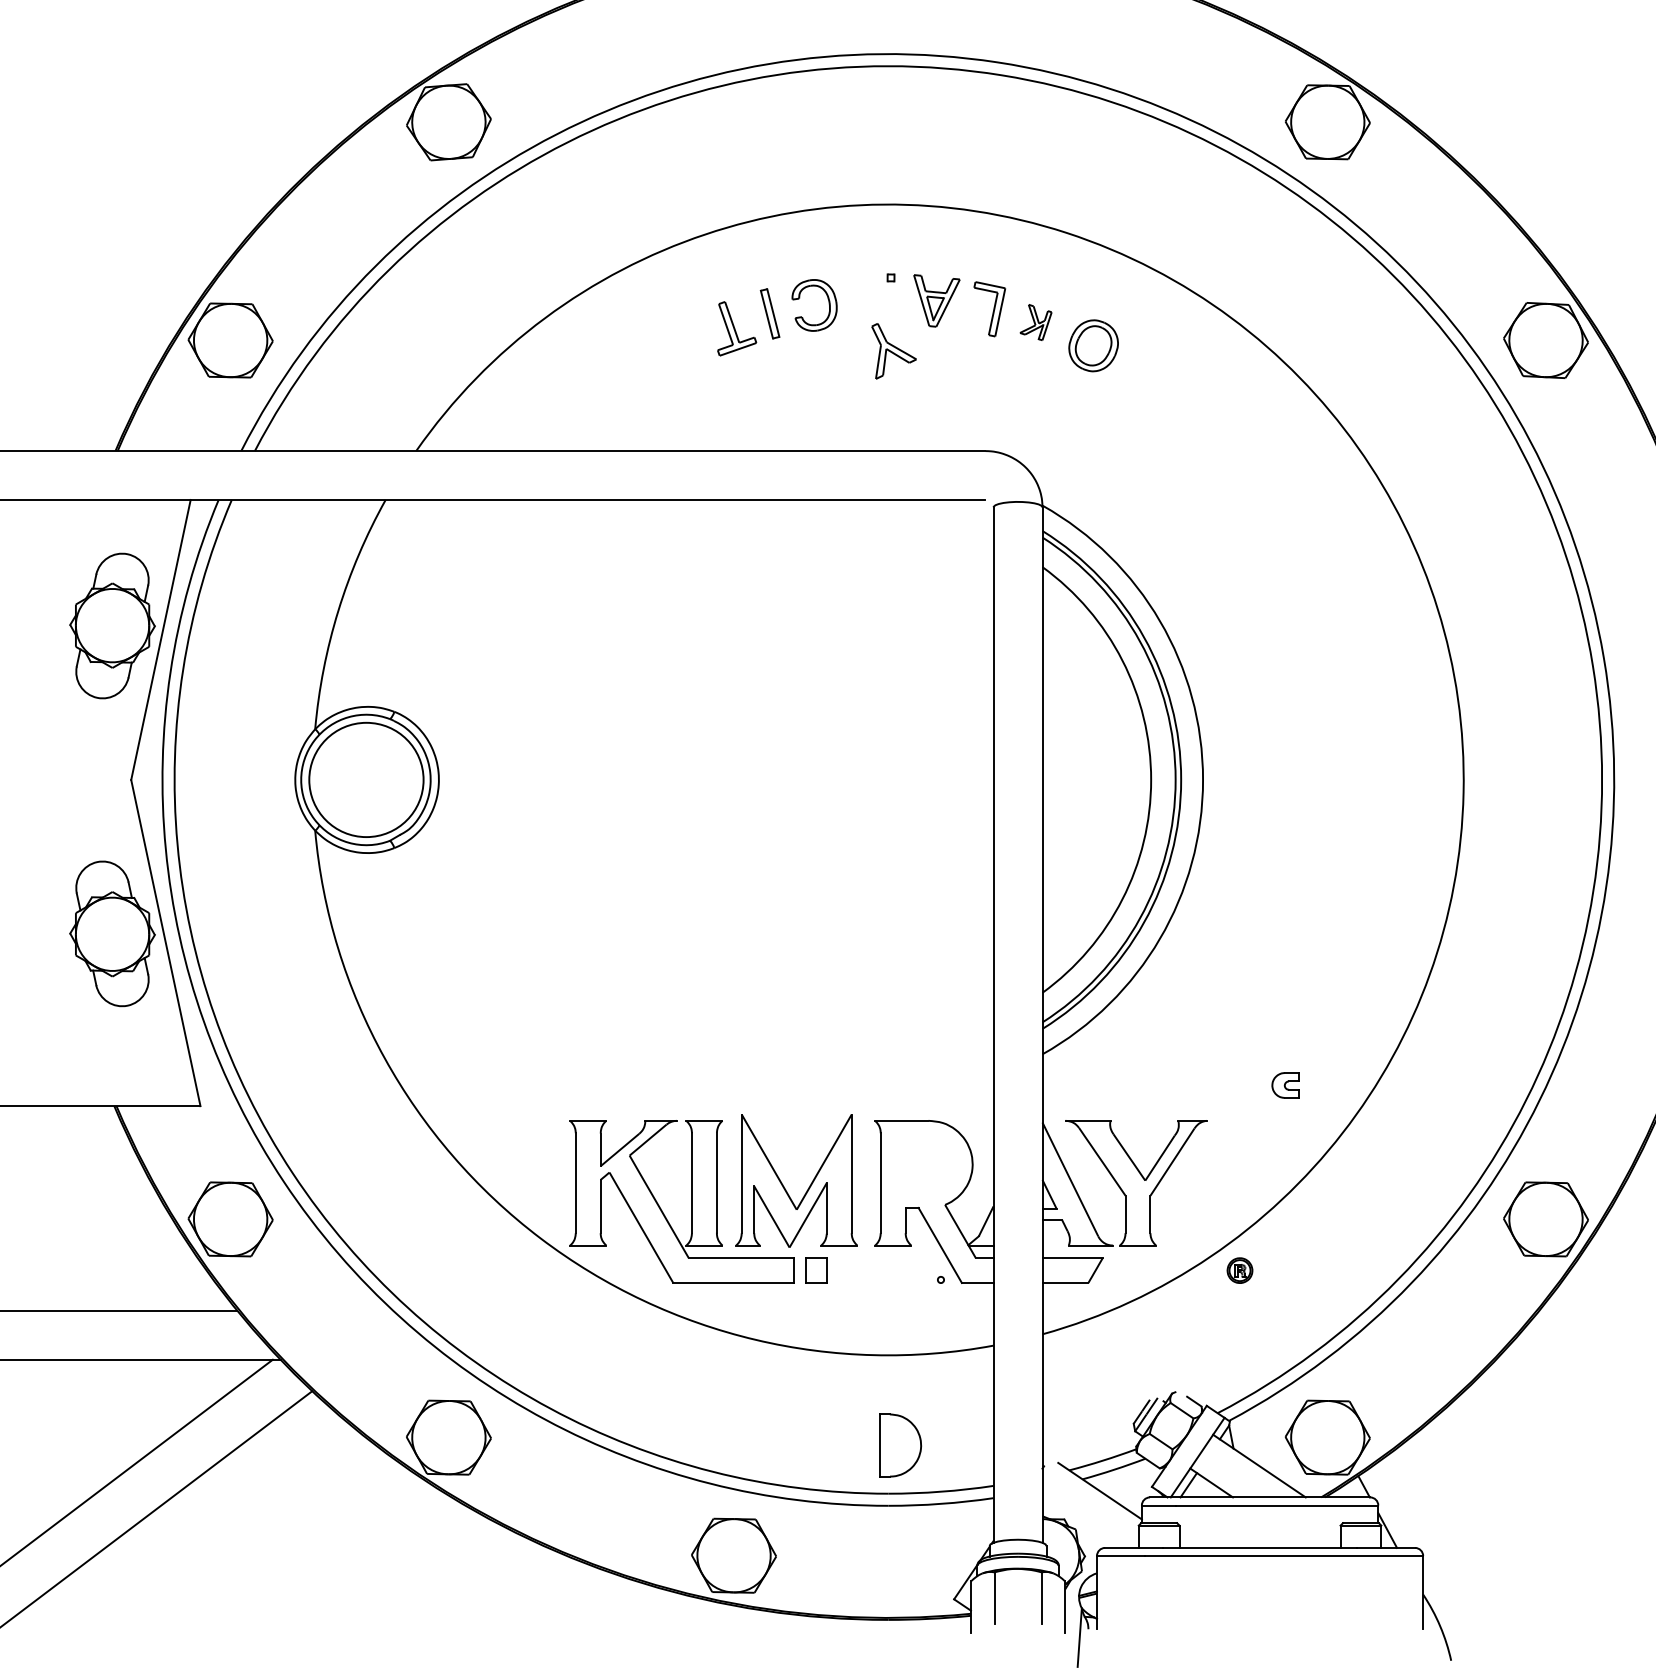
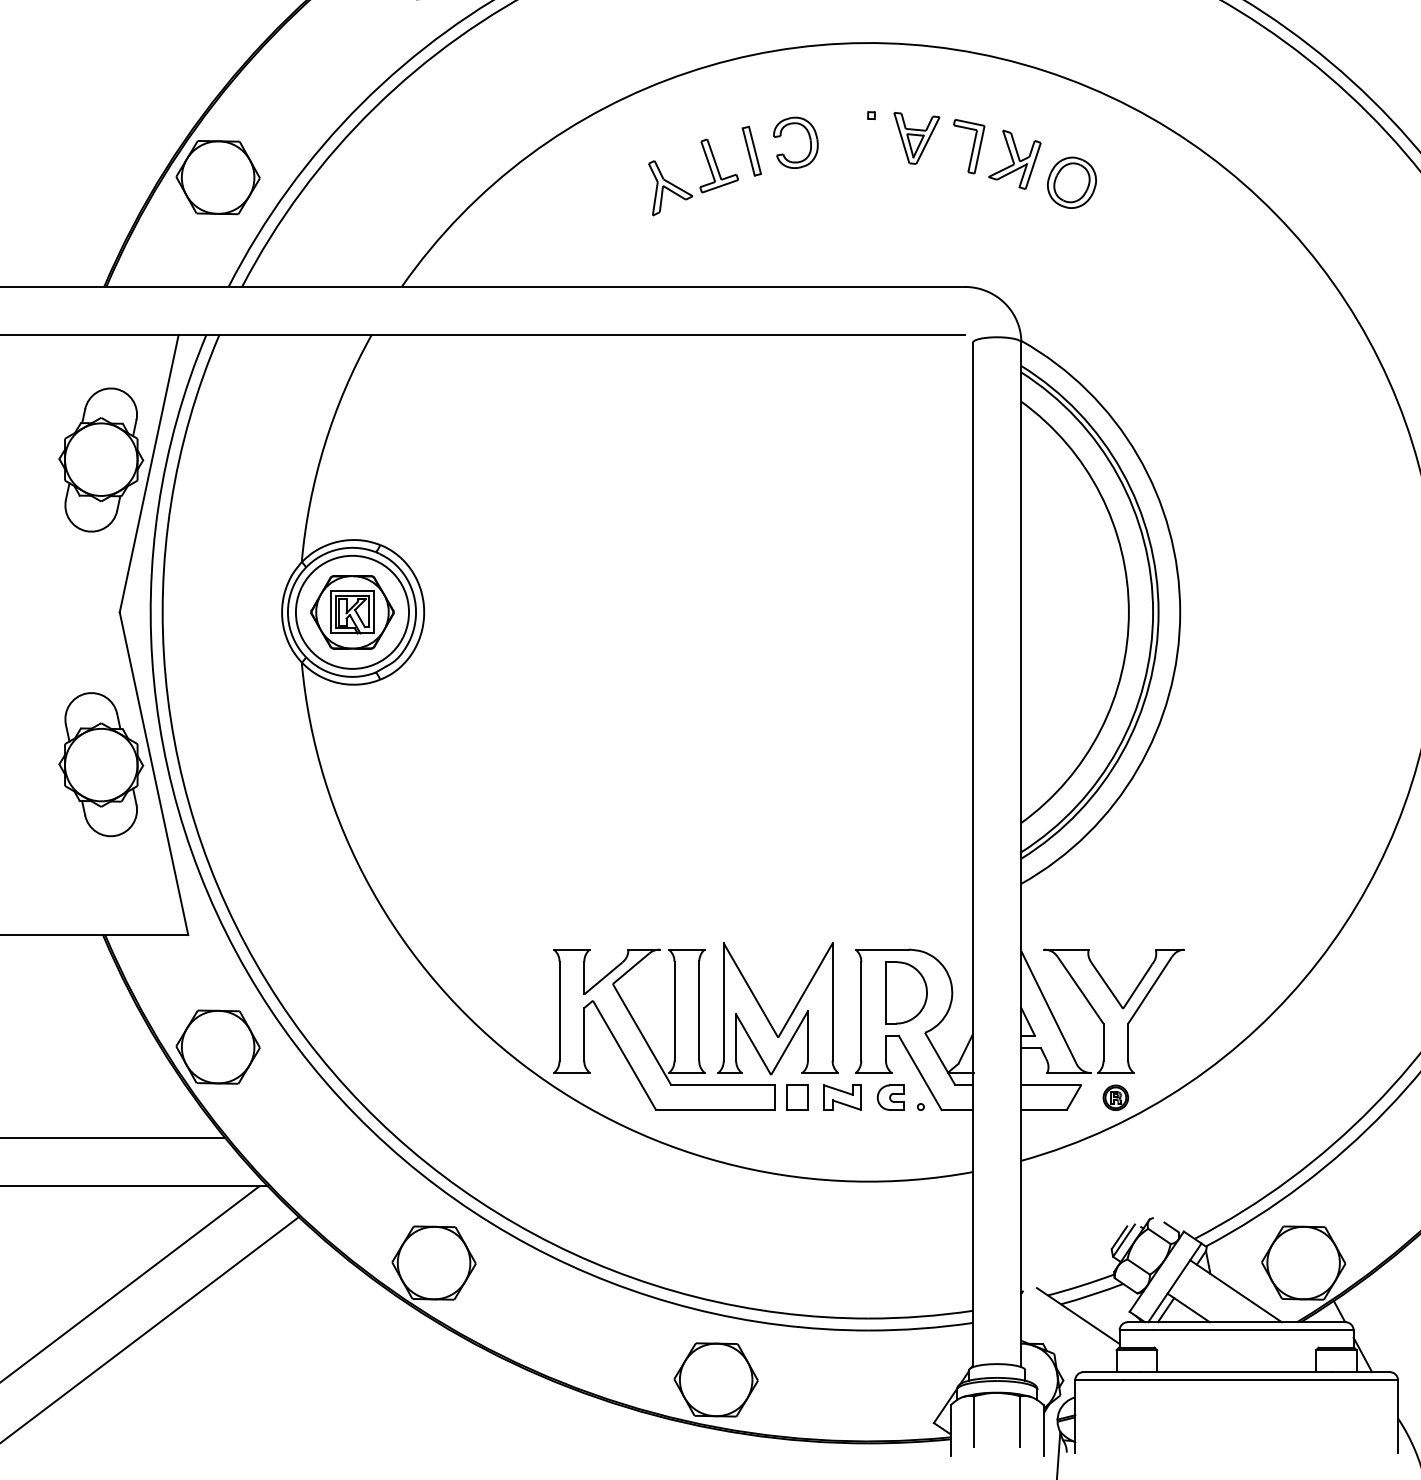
part: (1035, 322) -> (1014, 159), size x1.67
part: (893, 351) -> (670, 188), moved
part: (365, 779) -> (351, 611), added
part: (1285, 1085) -> (890, 1097), moved
part: (861, 1270) -> (842, 1097), added
part: (1239, 1270) -> (1115, 1097), moved
part: (900, 1445) -> (906, 992), moved

